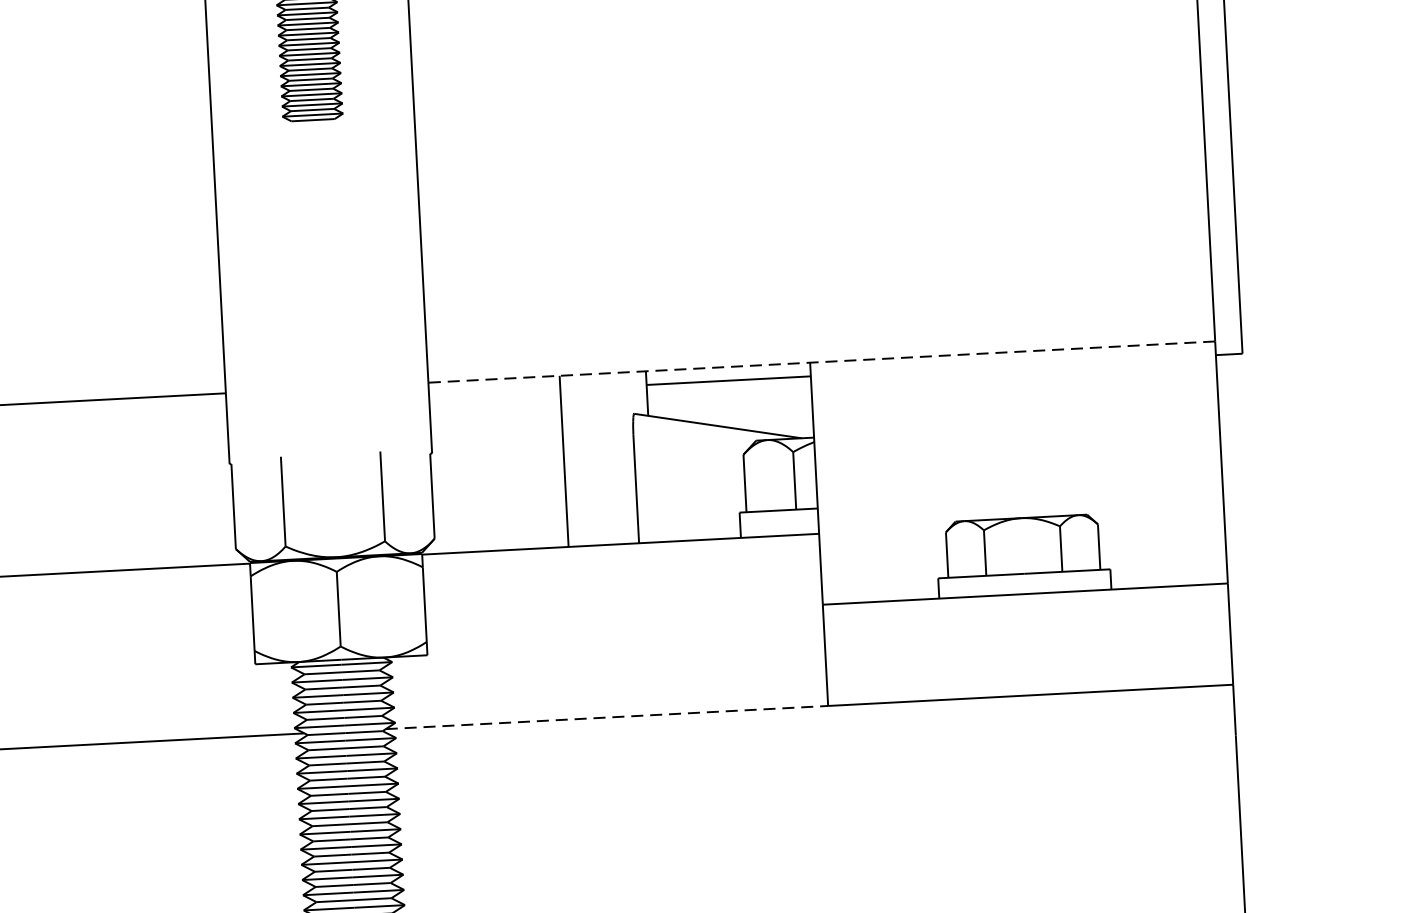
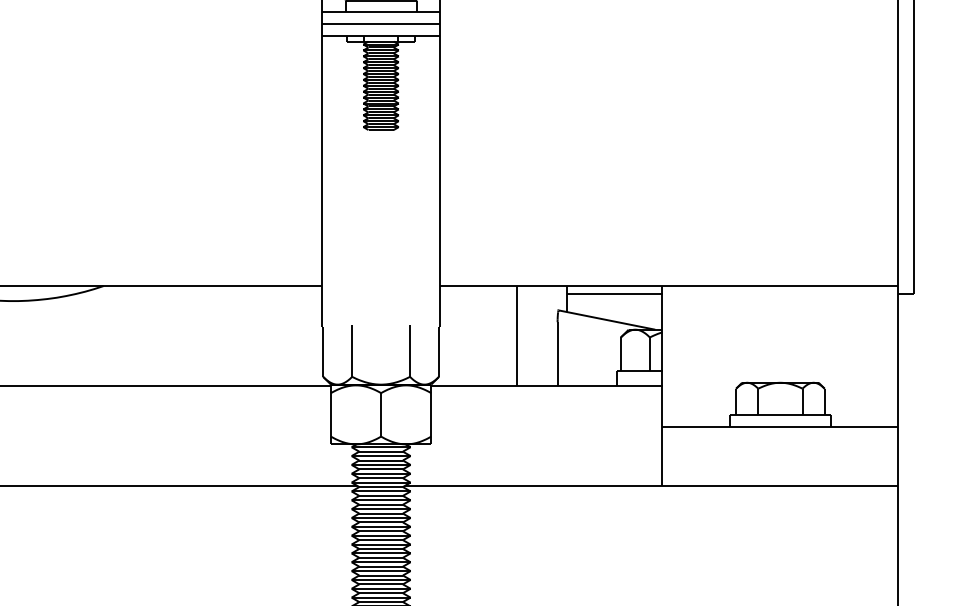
line: (820, 362) -> (668, 286), dashed -> solid
line: (606, 716) -> (533, 485), dashed -> solid

